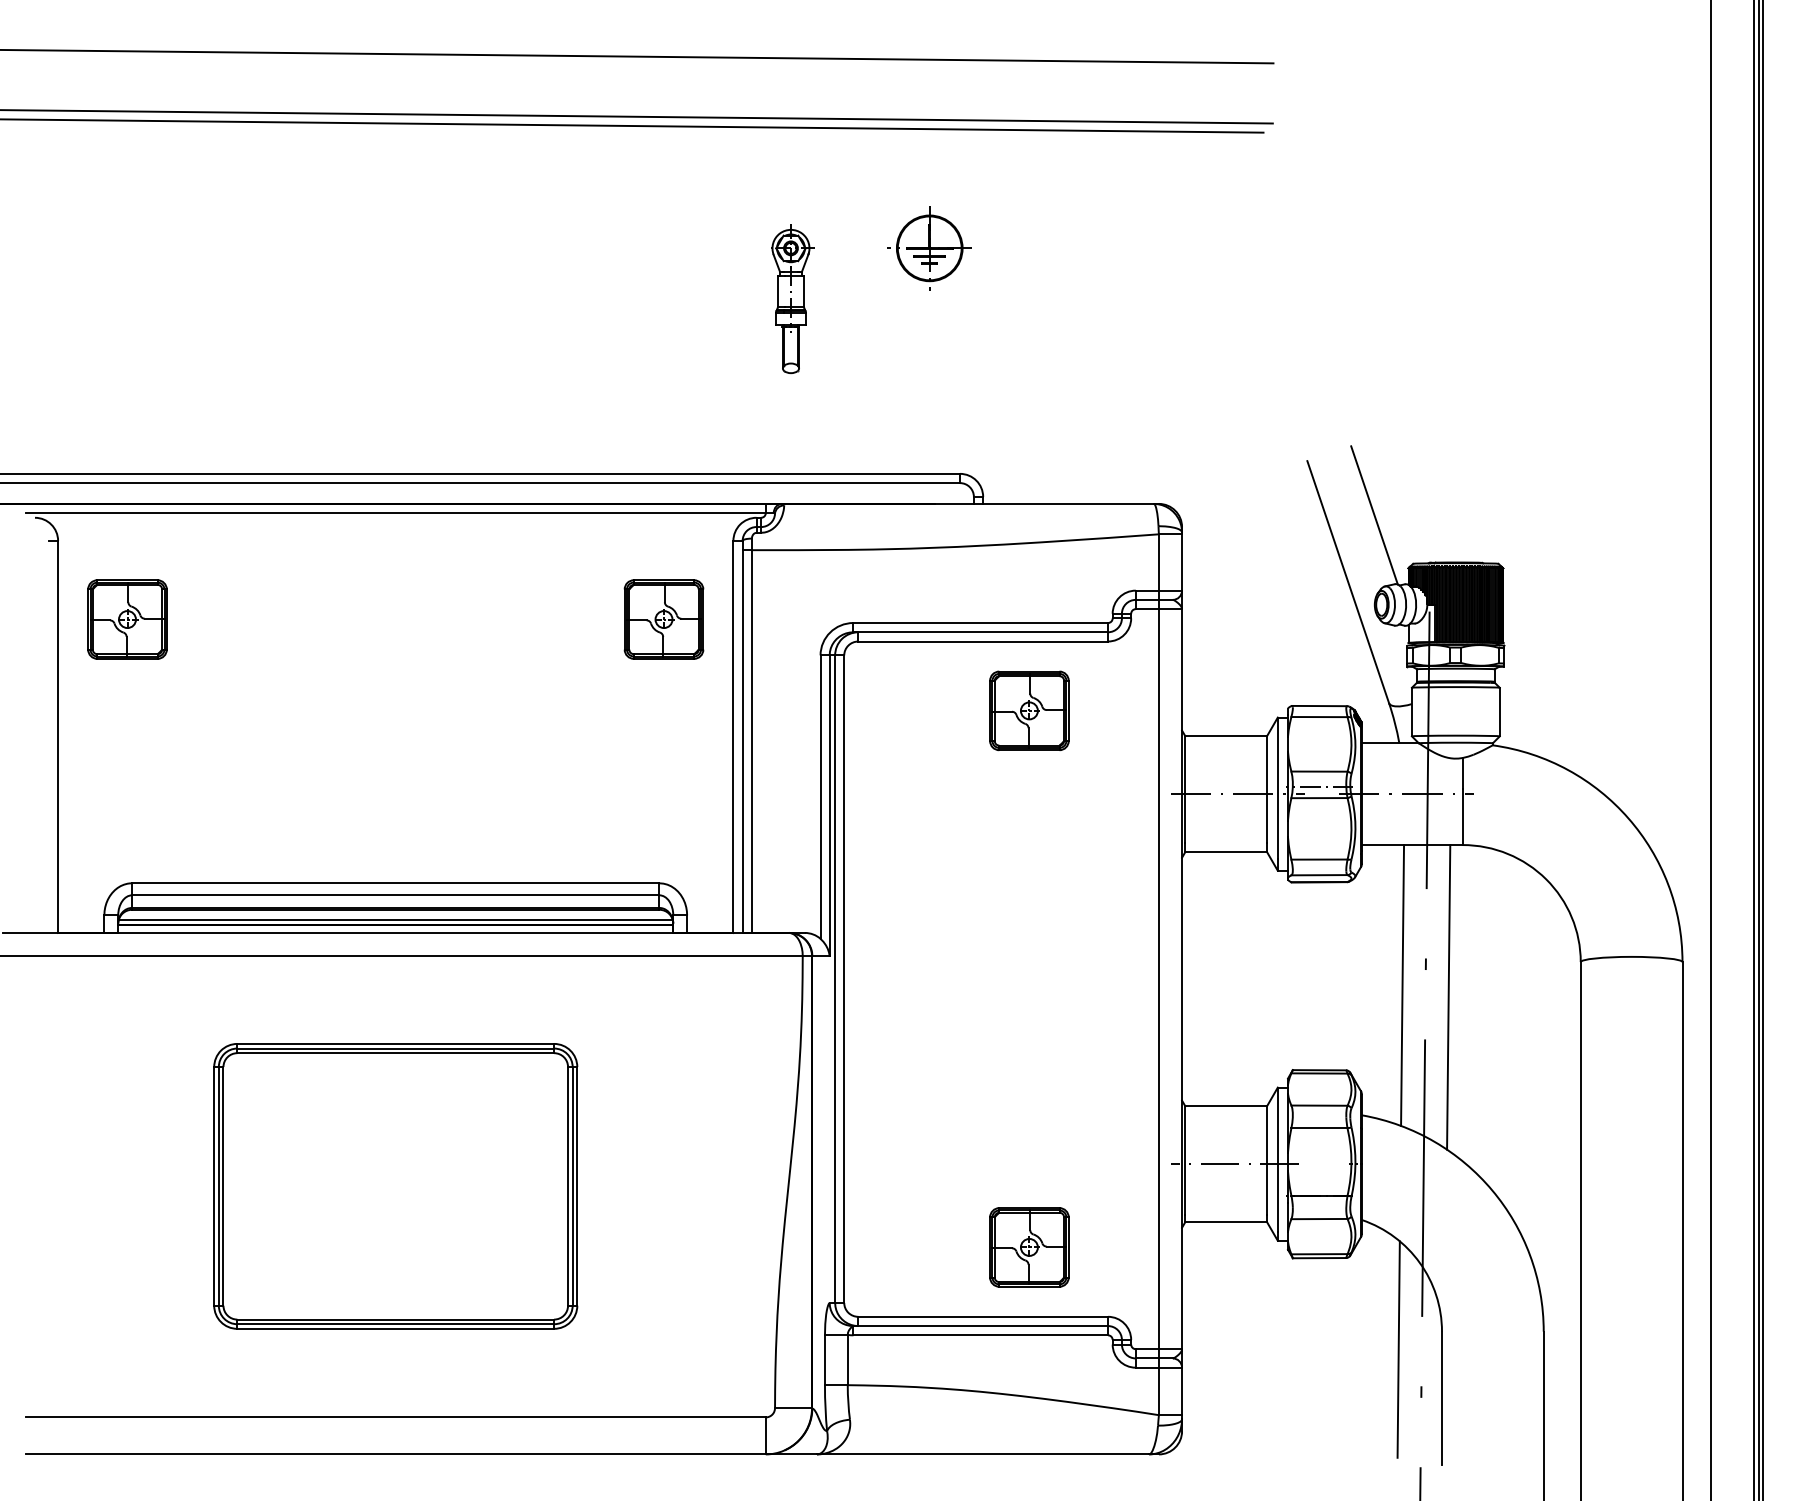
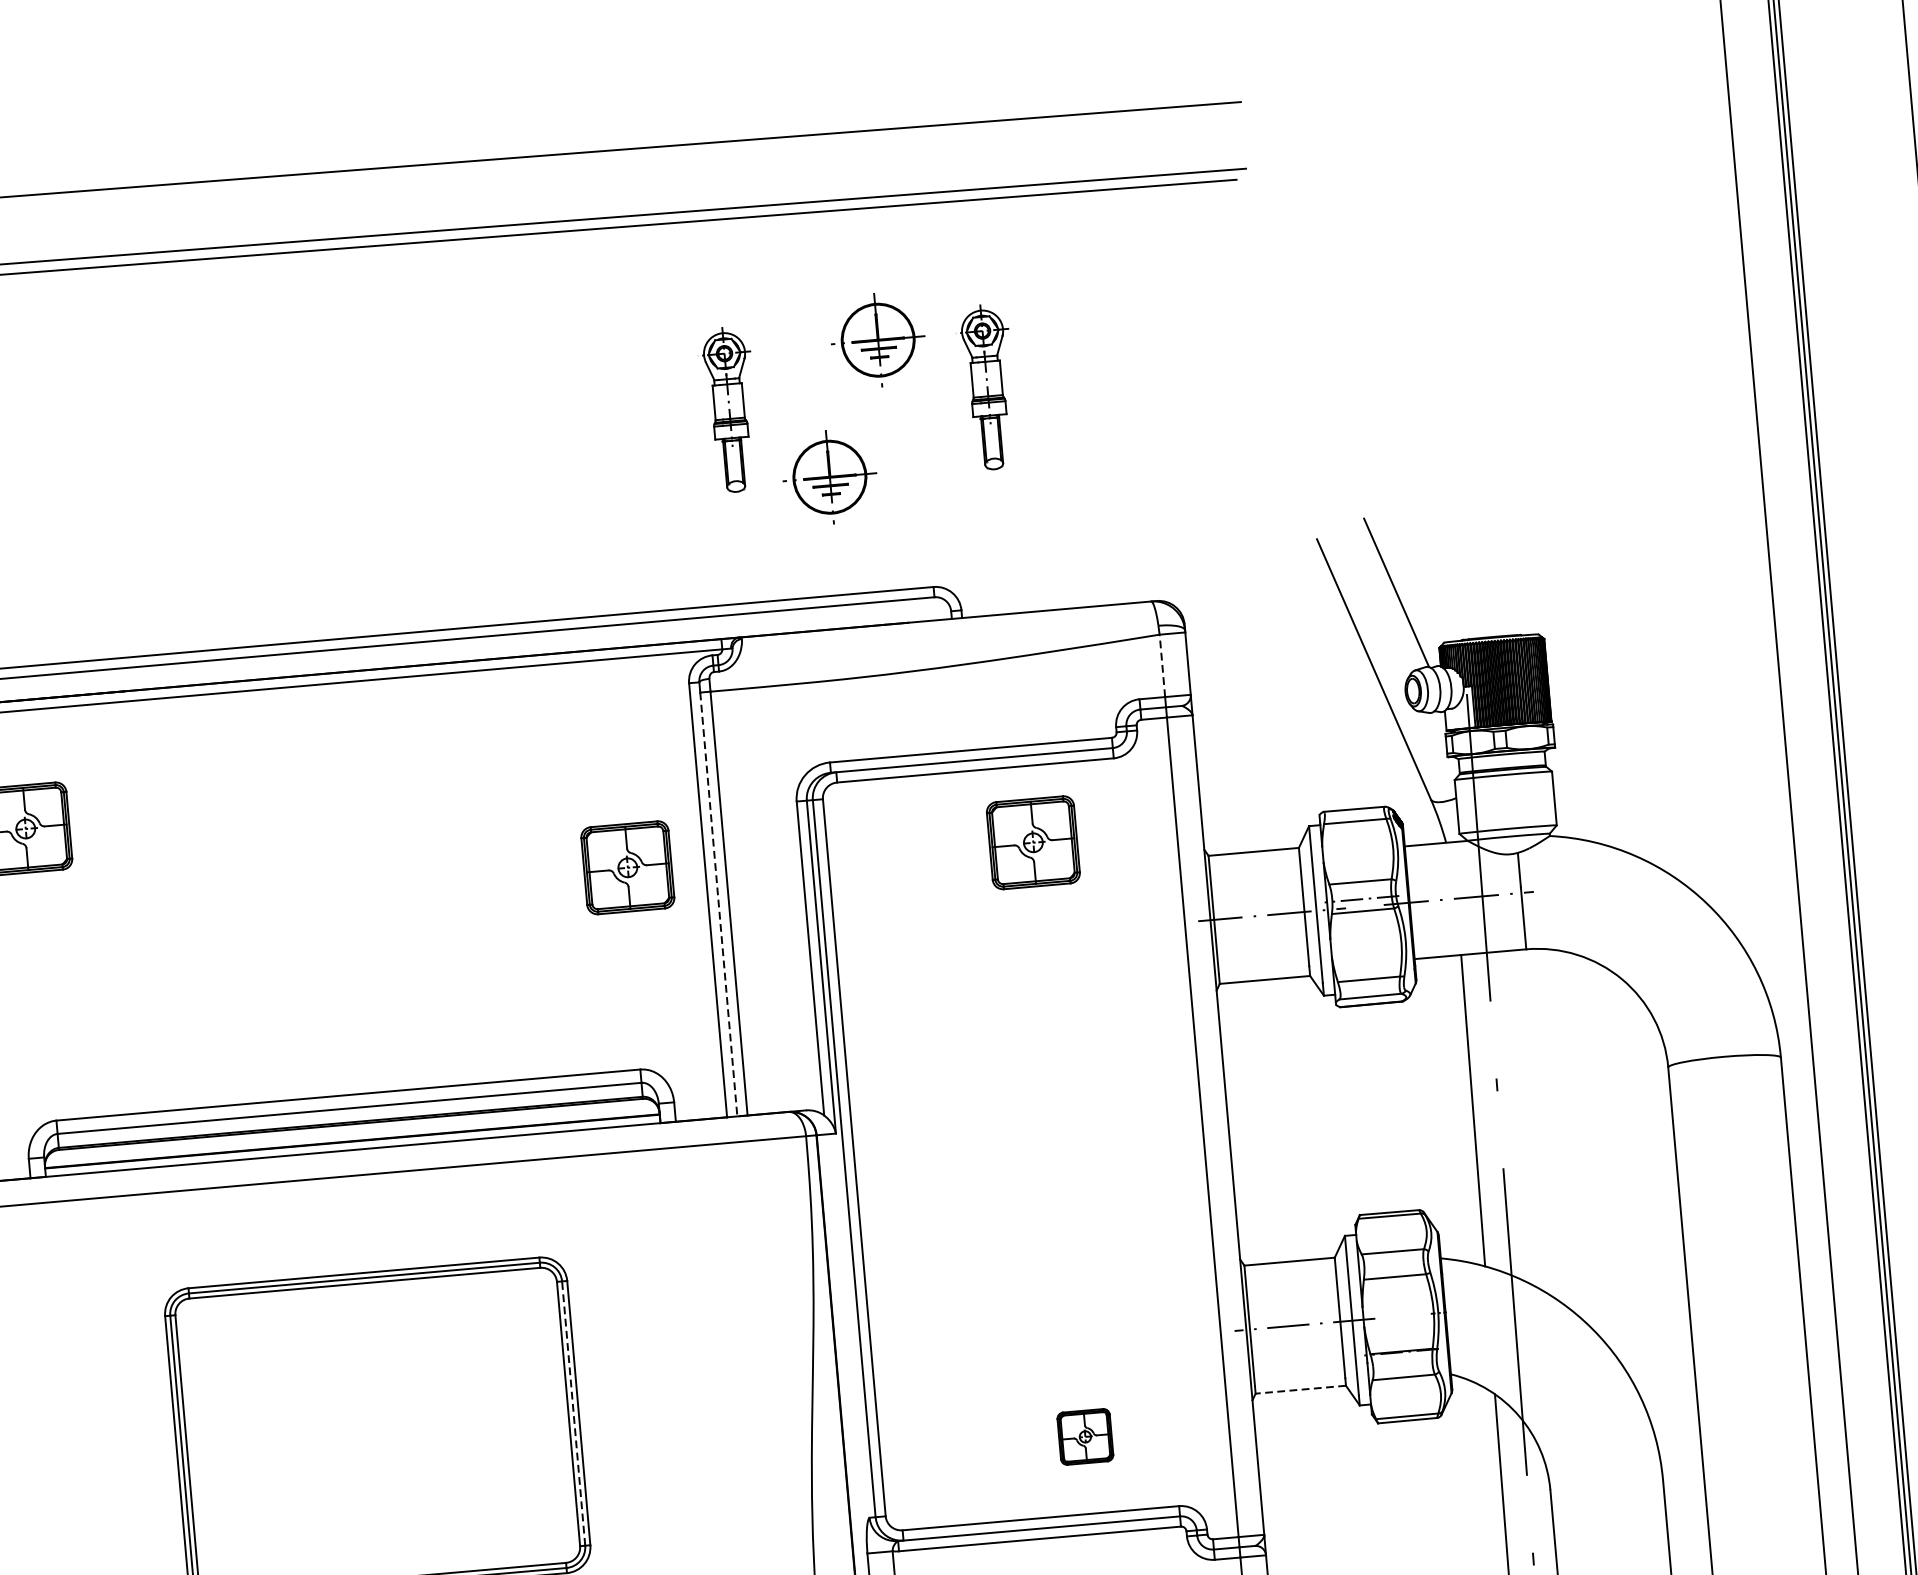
part: (1025, 298) -> (989, 386), added
part: (875, 367) -> (829, 477), added
line: (1158, 561) -> (1161, 664), solid -> dashed
part: (663, 619) -> (627, 867), moved
line: (742, 742) -> (718, 905), solid -> dashed
line: (395, 920) -> (351, 1136), removed
line: (1448, 997) -> (1525, 1119), removed
line: (572, 1185) -> (573, 1412), solid -> dashed
line: (1226, 1222) -> (1301, 1390), solid -> dashed
part: (1029, 1247) -> (1085, 1436), size x0.6

